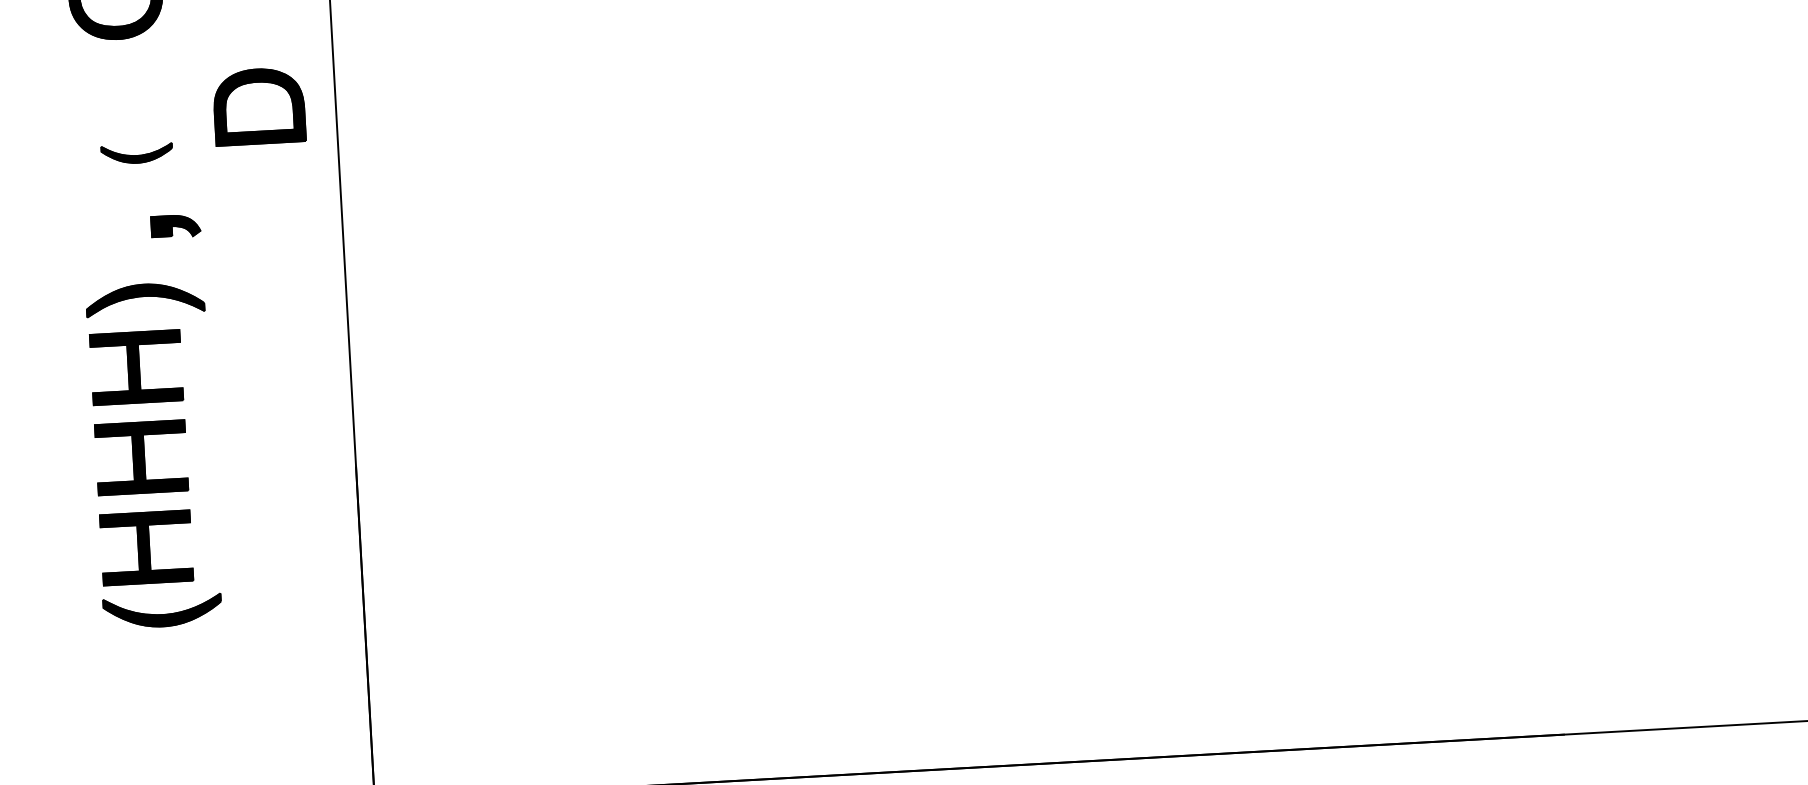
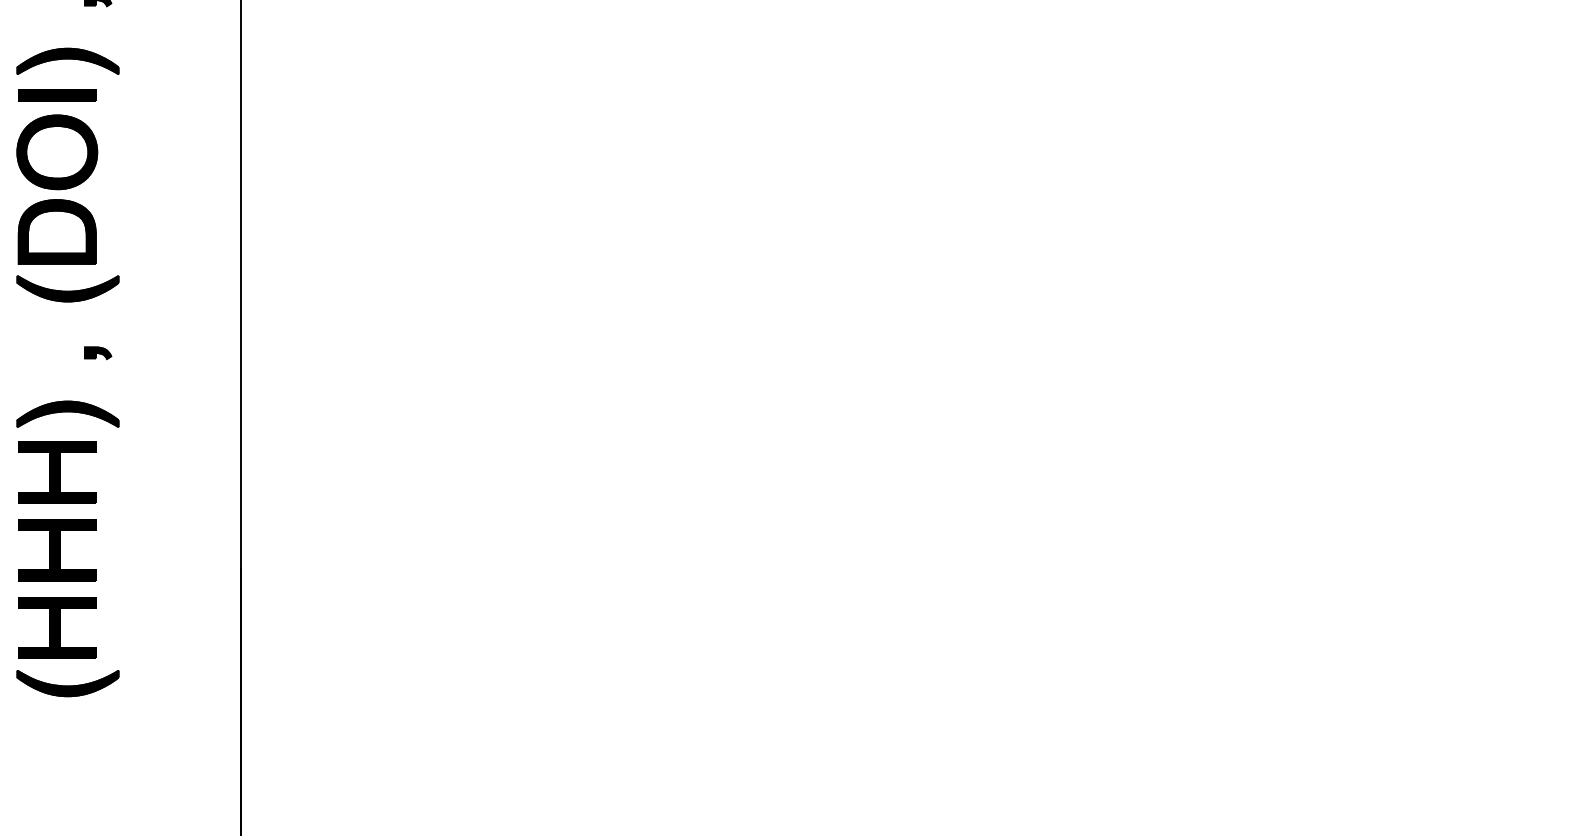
part: (258, 106) -> (56, 231), moved
part: (136, 153) -> (67, 288), size x1.67
part: (176, 226) -> (98, 353), size x0.62

